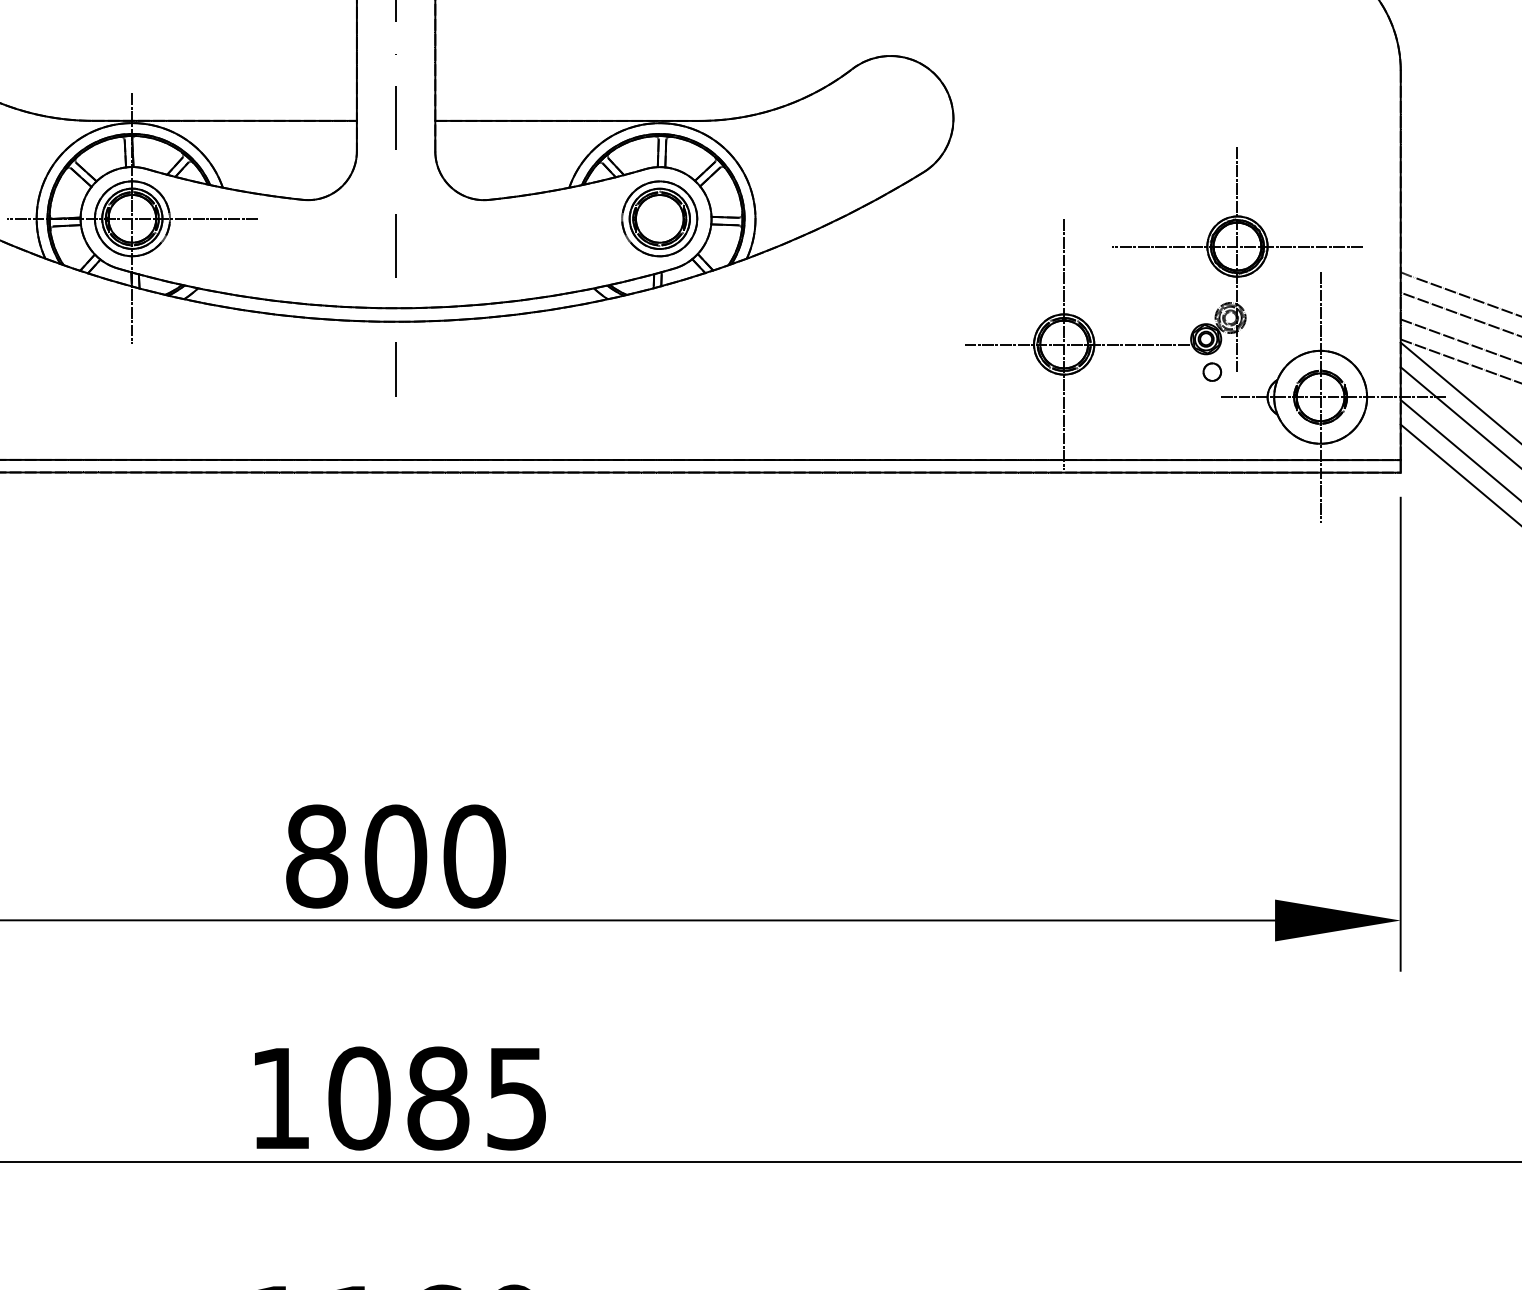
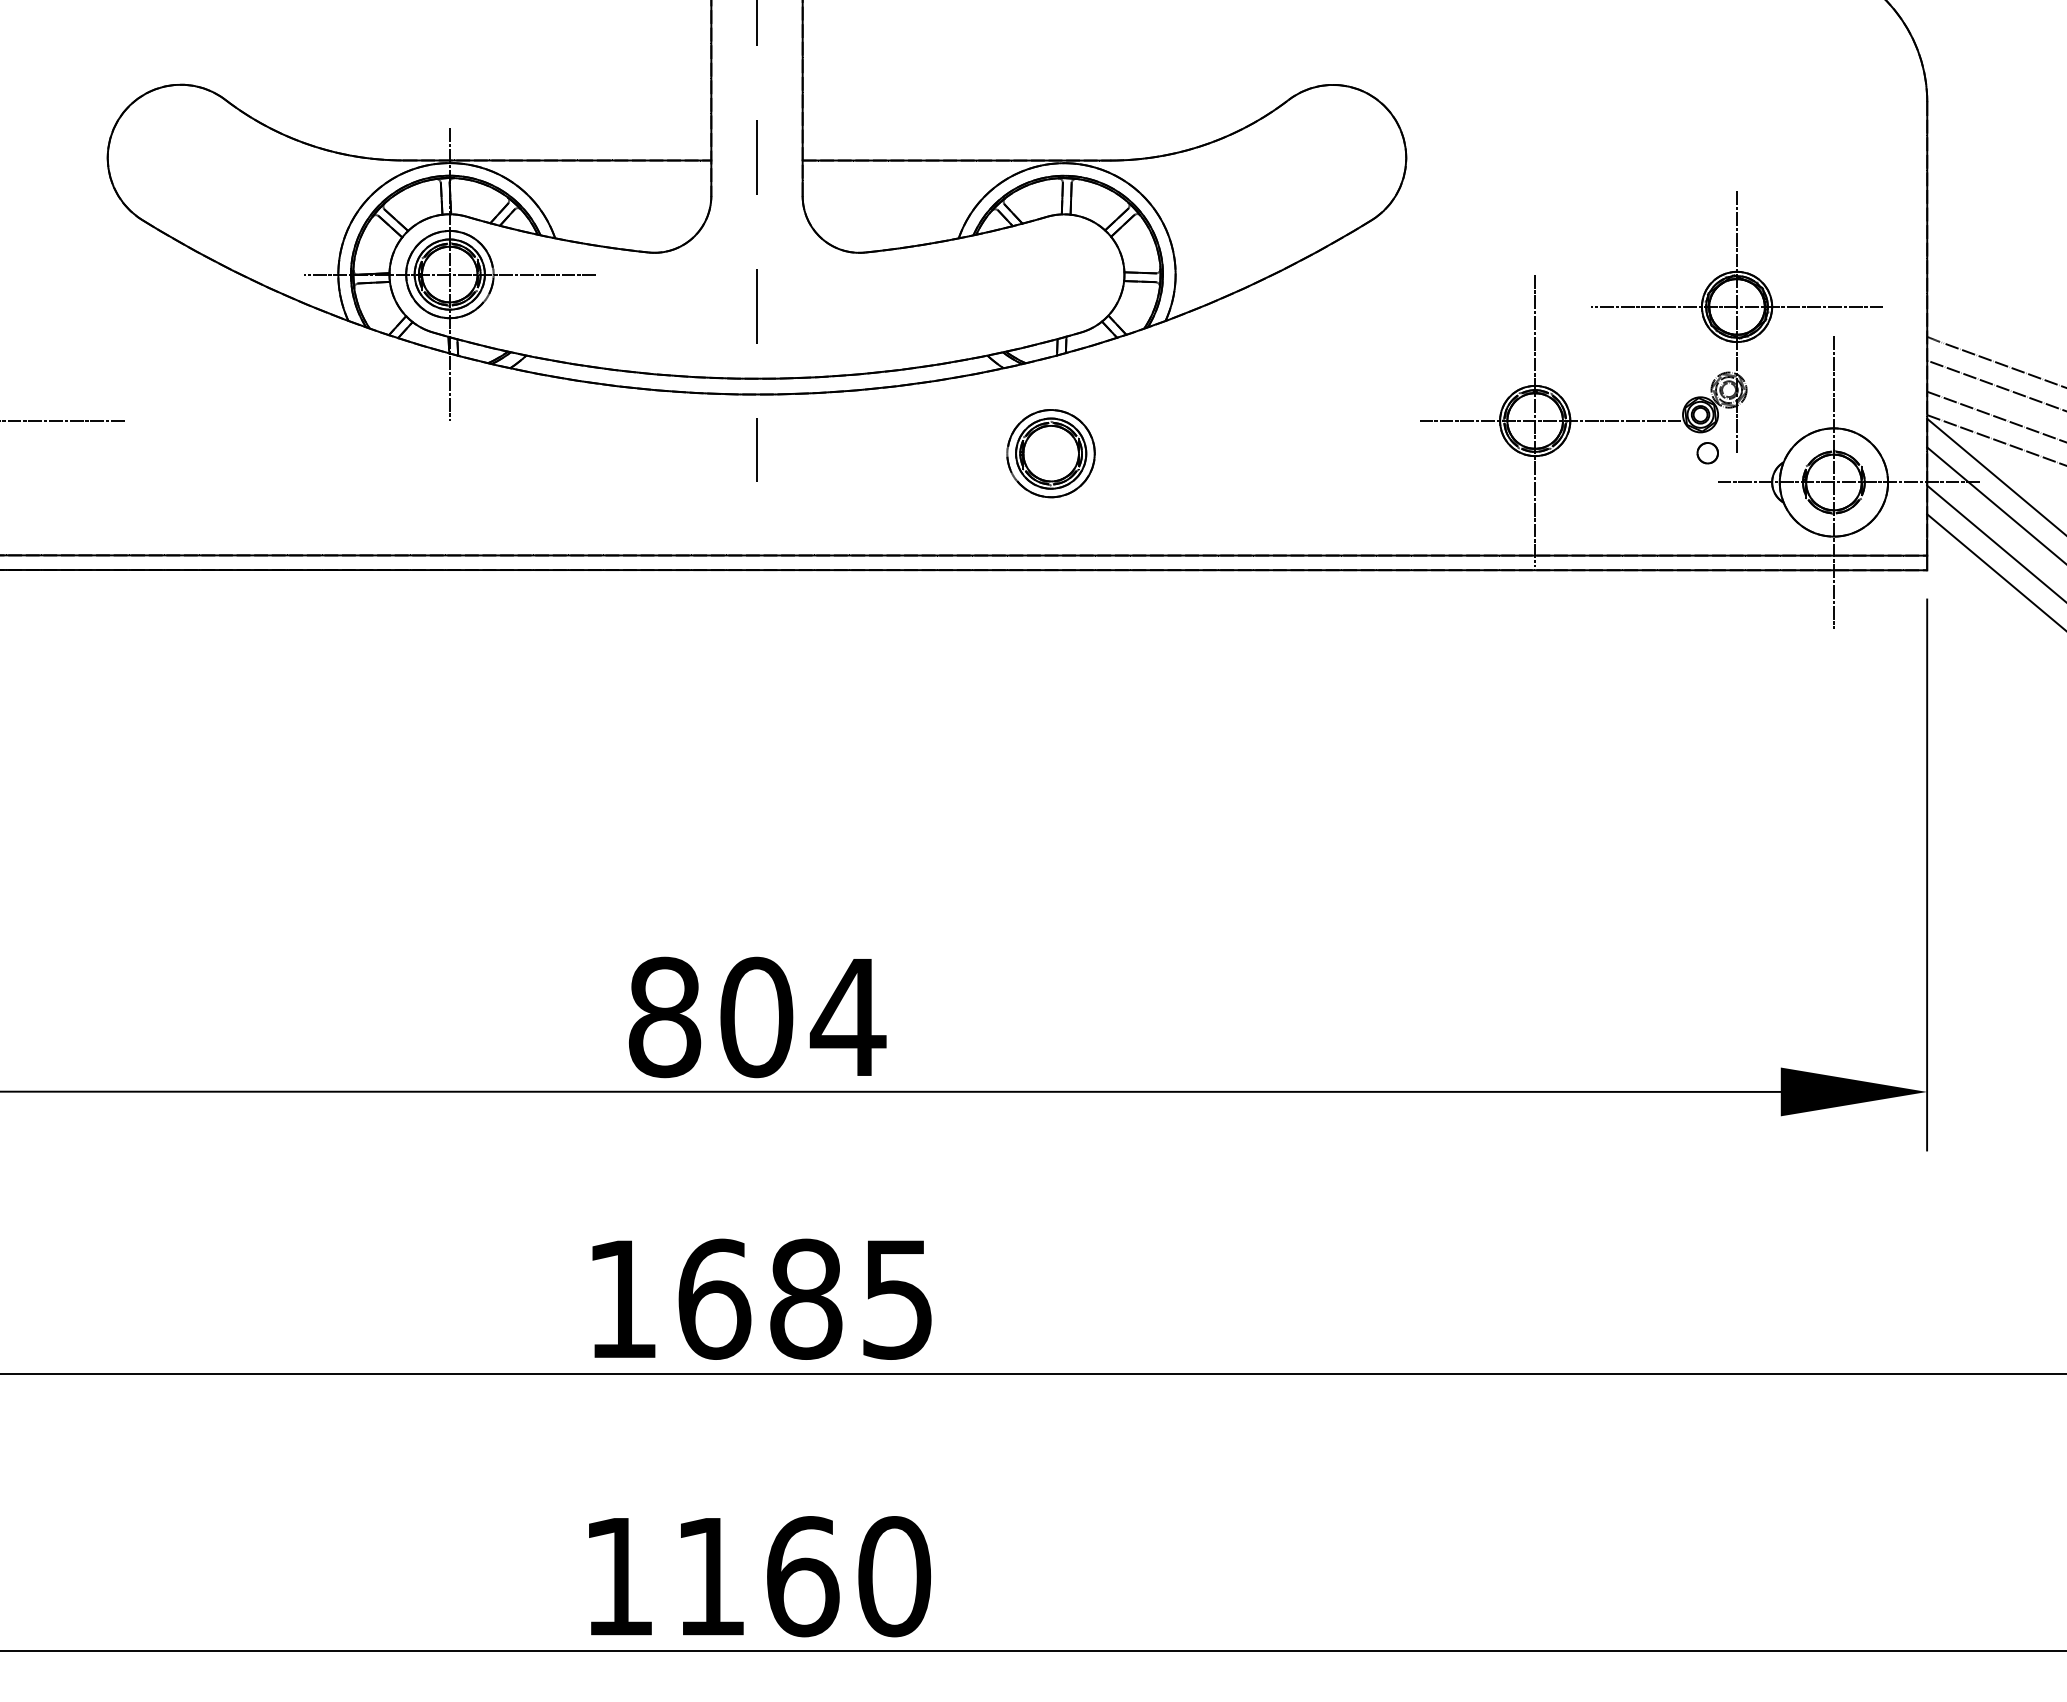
part: (659, 218) -> (1050, 453), moved
text: (473, 856) -> (847, 1017), 800 -> 804
text: (359, 1097) -> (714, 1298), 1085 -> 1685

